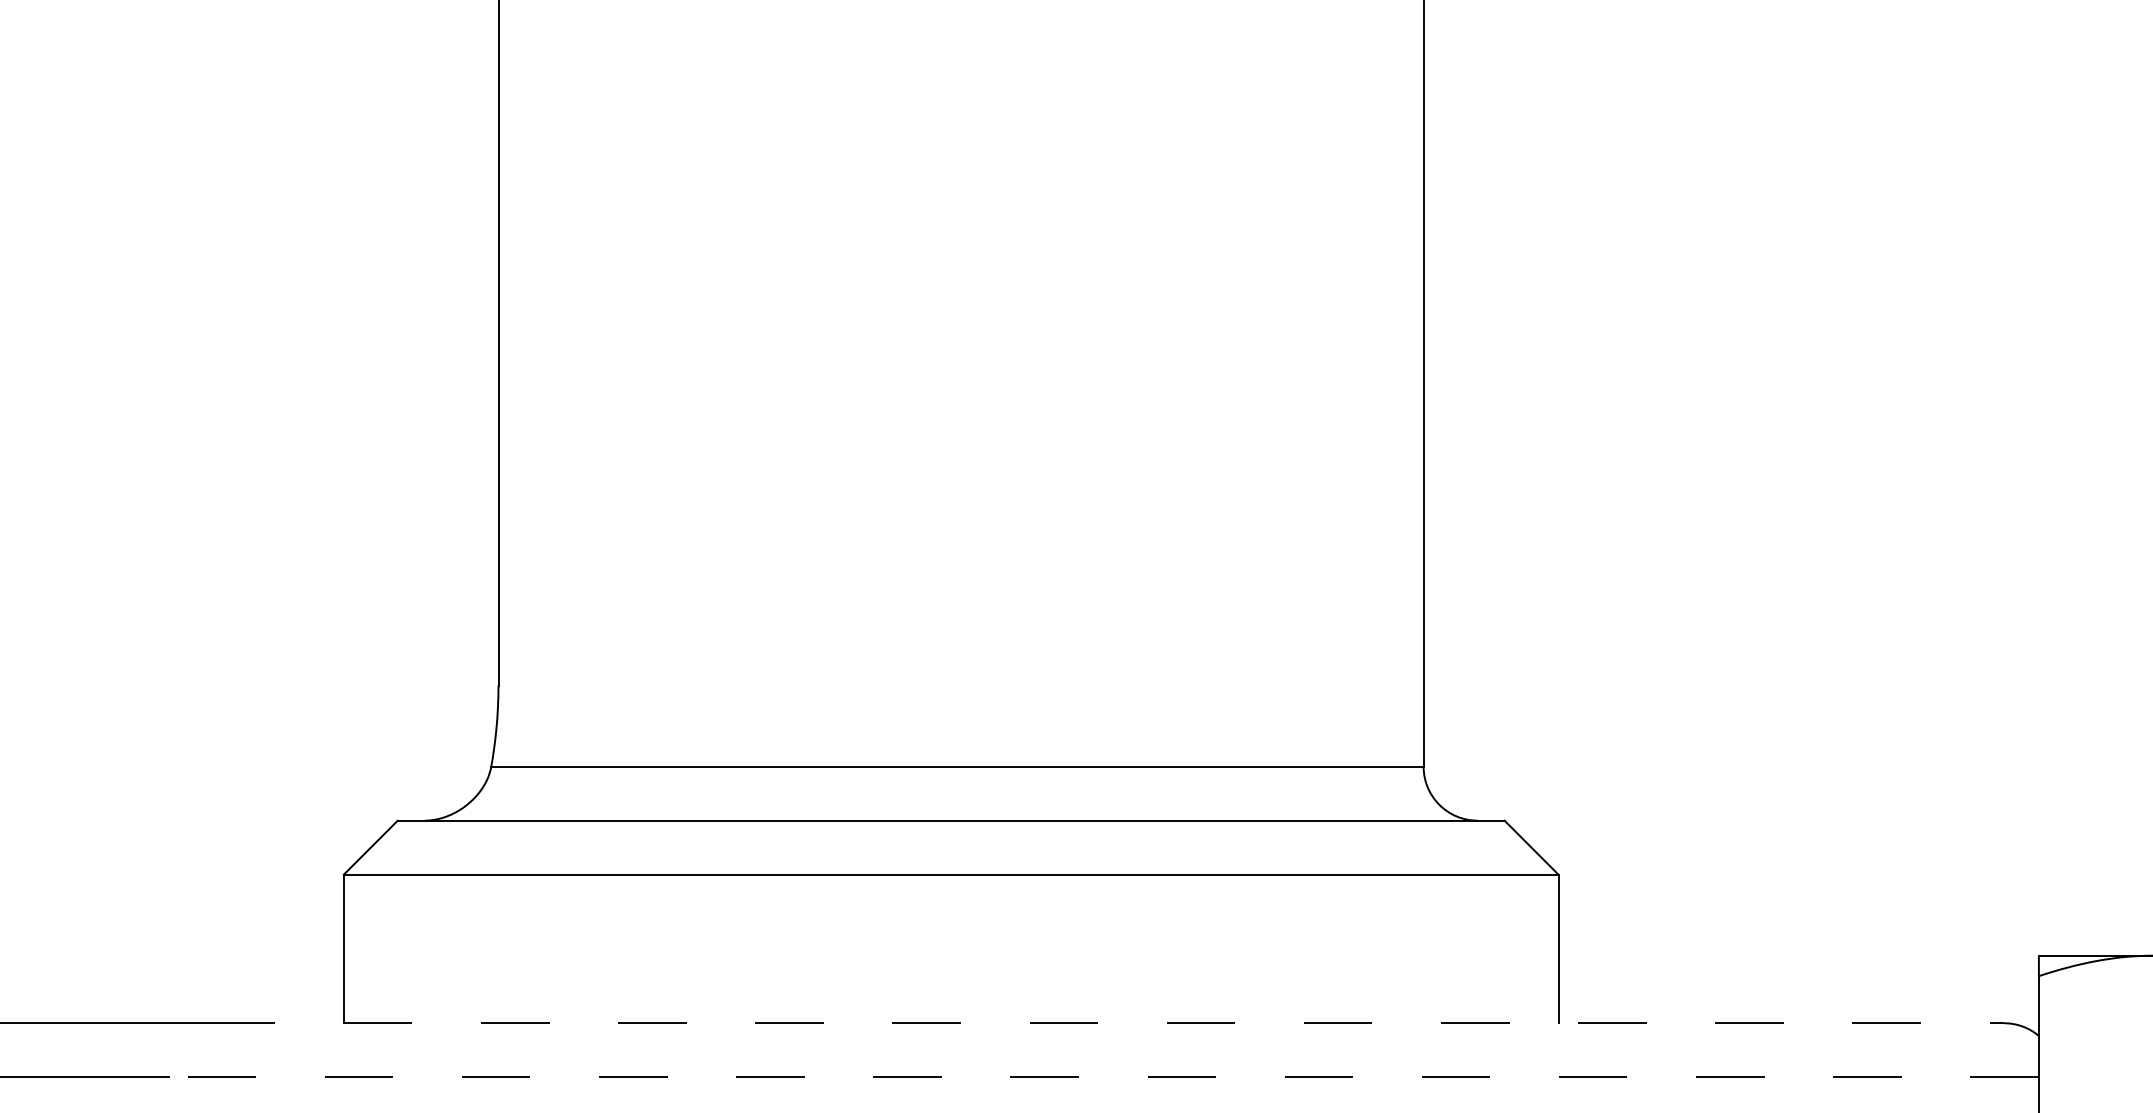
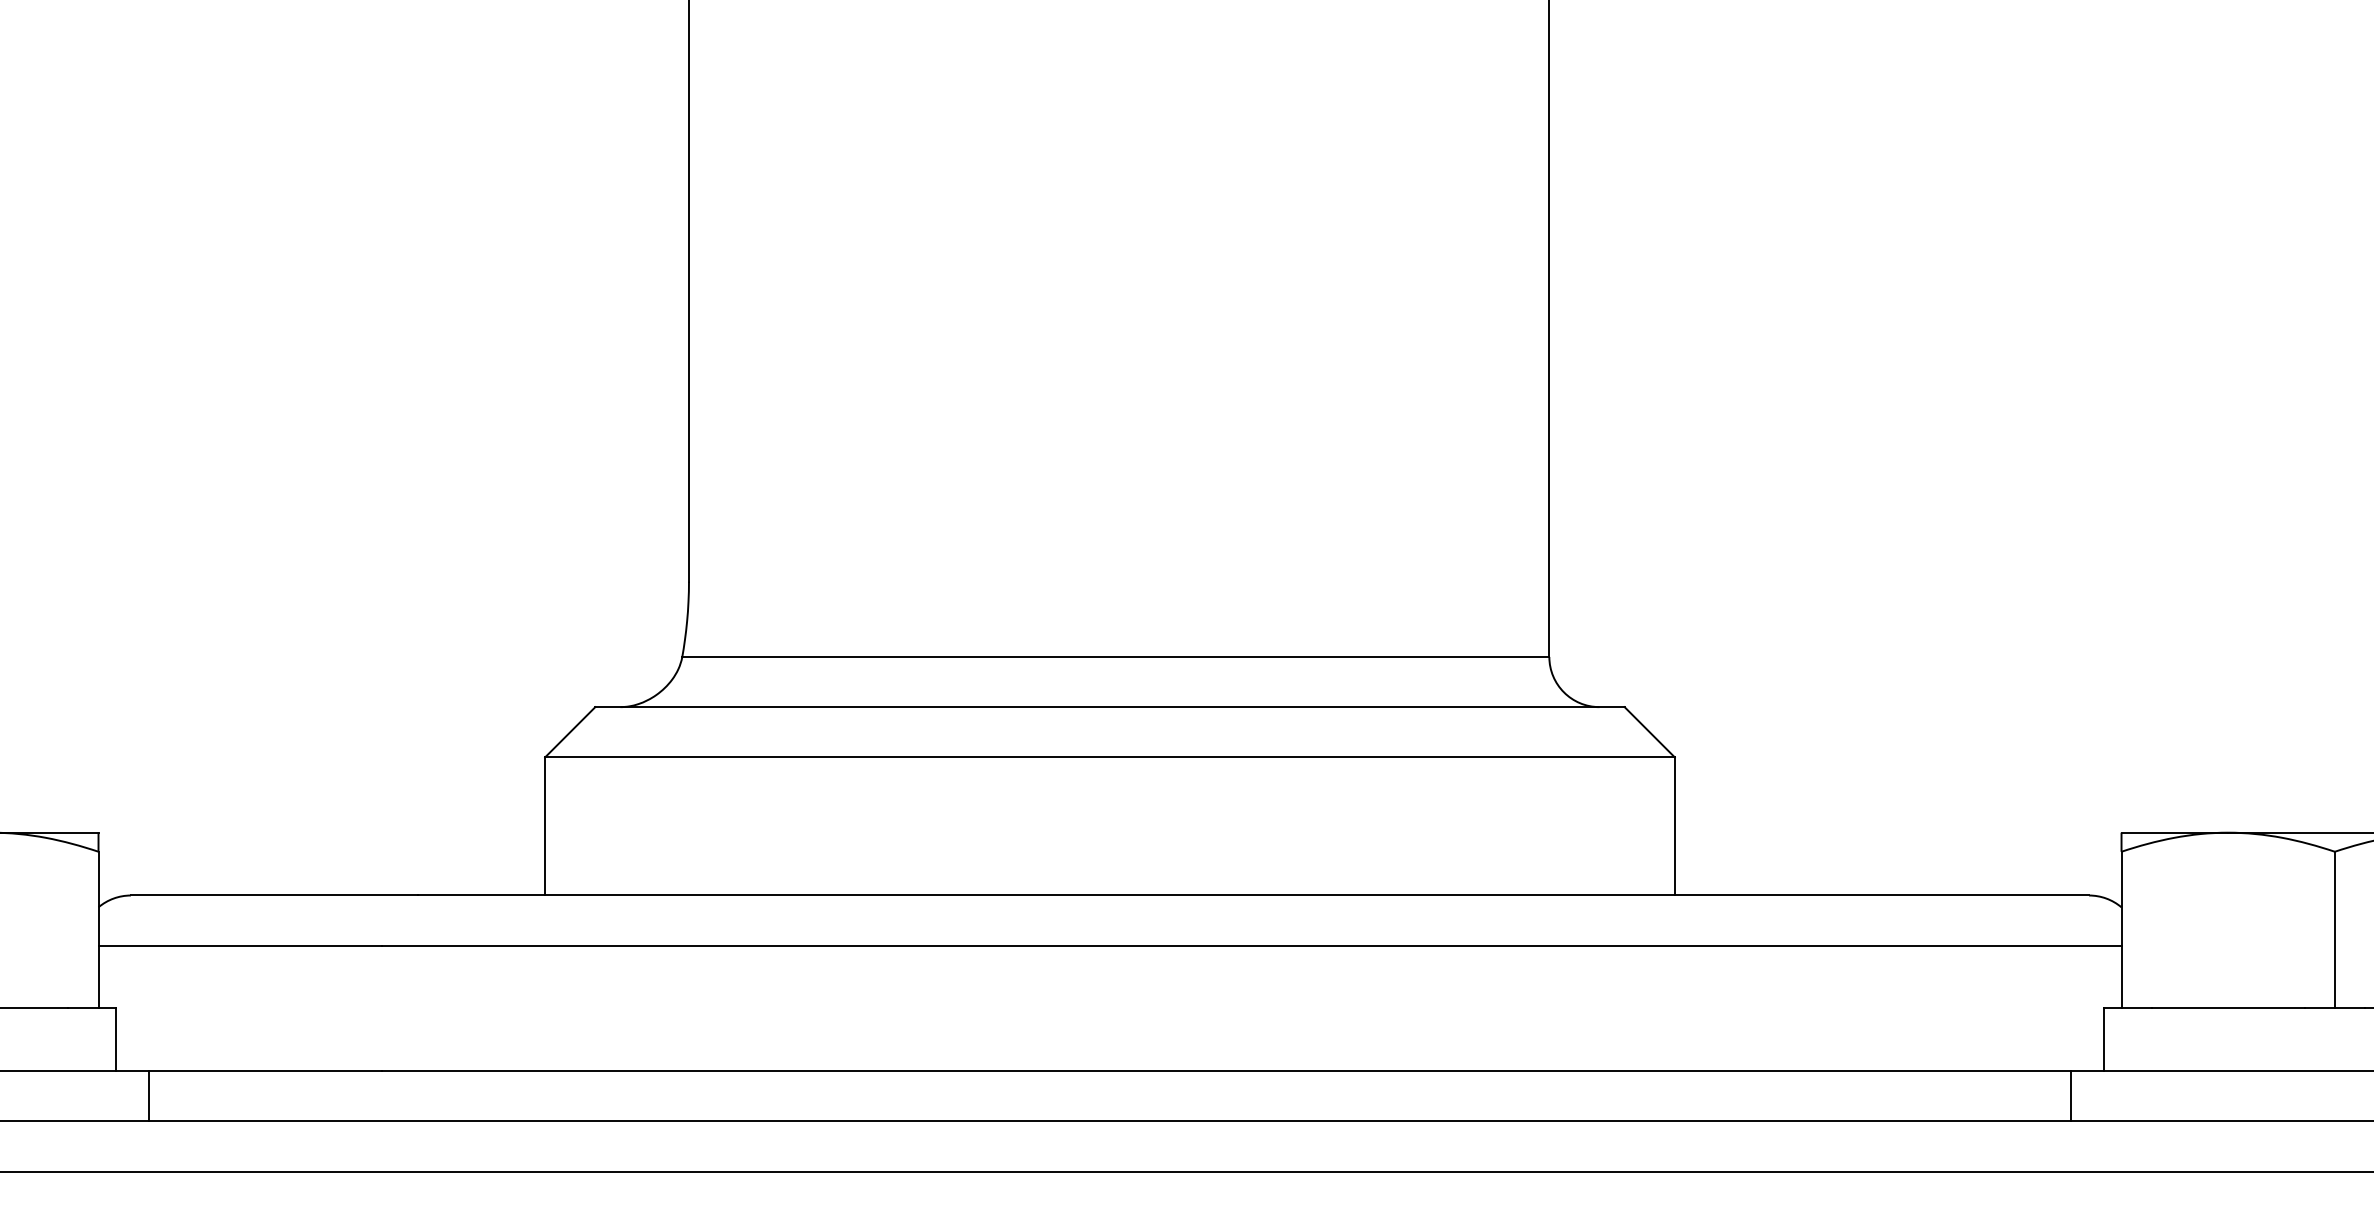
line: (1105, 1023) -> (1253, 895), dashed -> solid
line: (1103, 1076) -> (1251, 945), dashed -> solid

